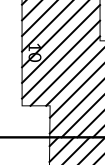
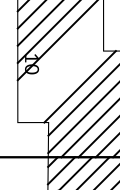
line: (60, 43) -> (60, 54), removed
line: (60, 59) -> (60, 71), removed
line: (65, 71) -> (65, 84), removed

